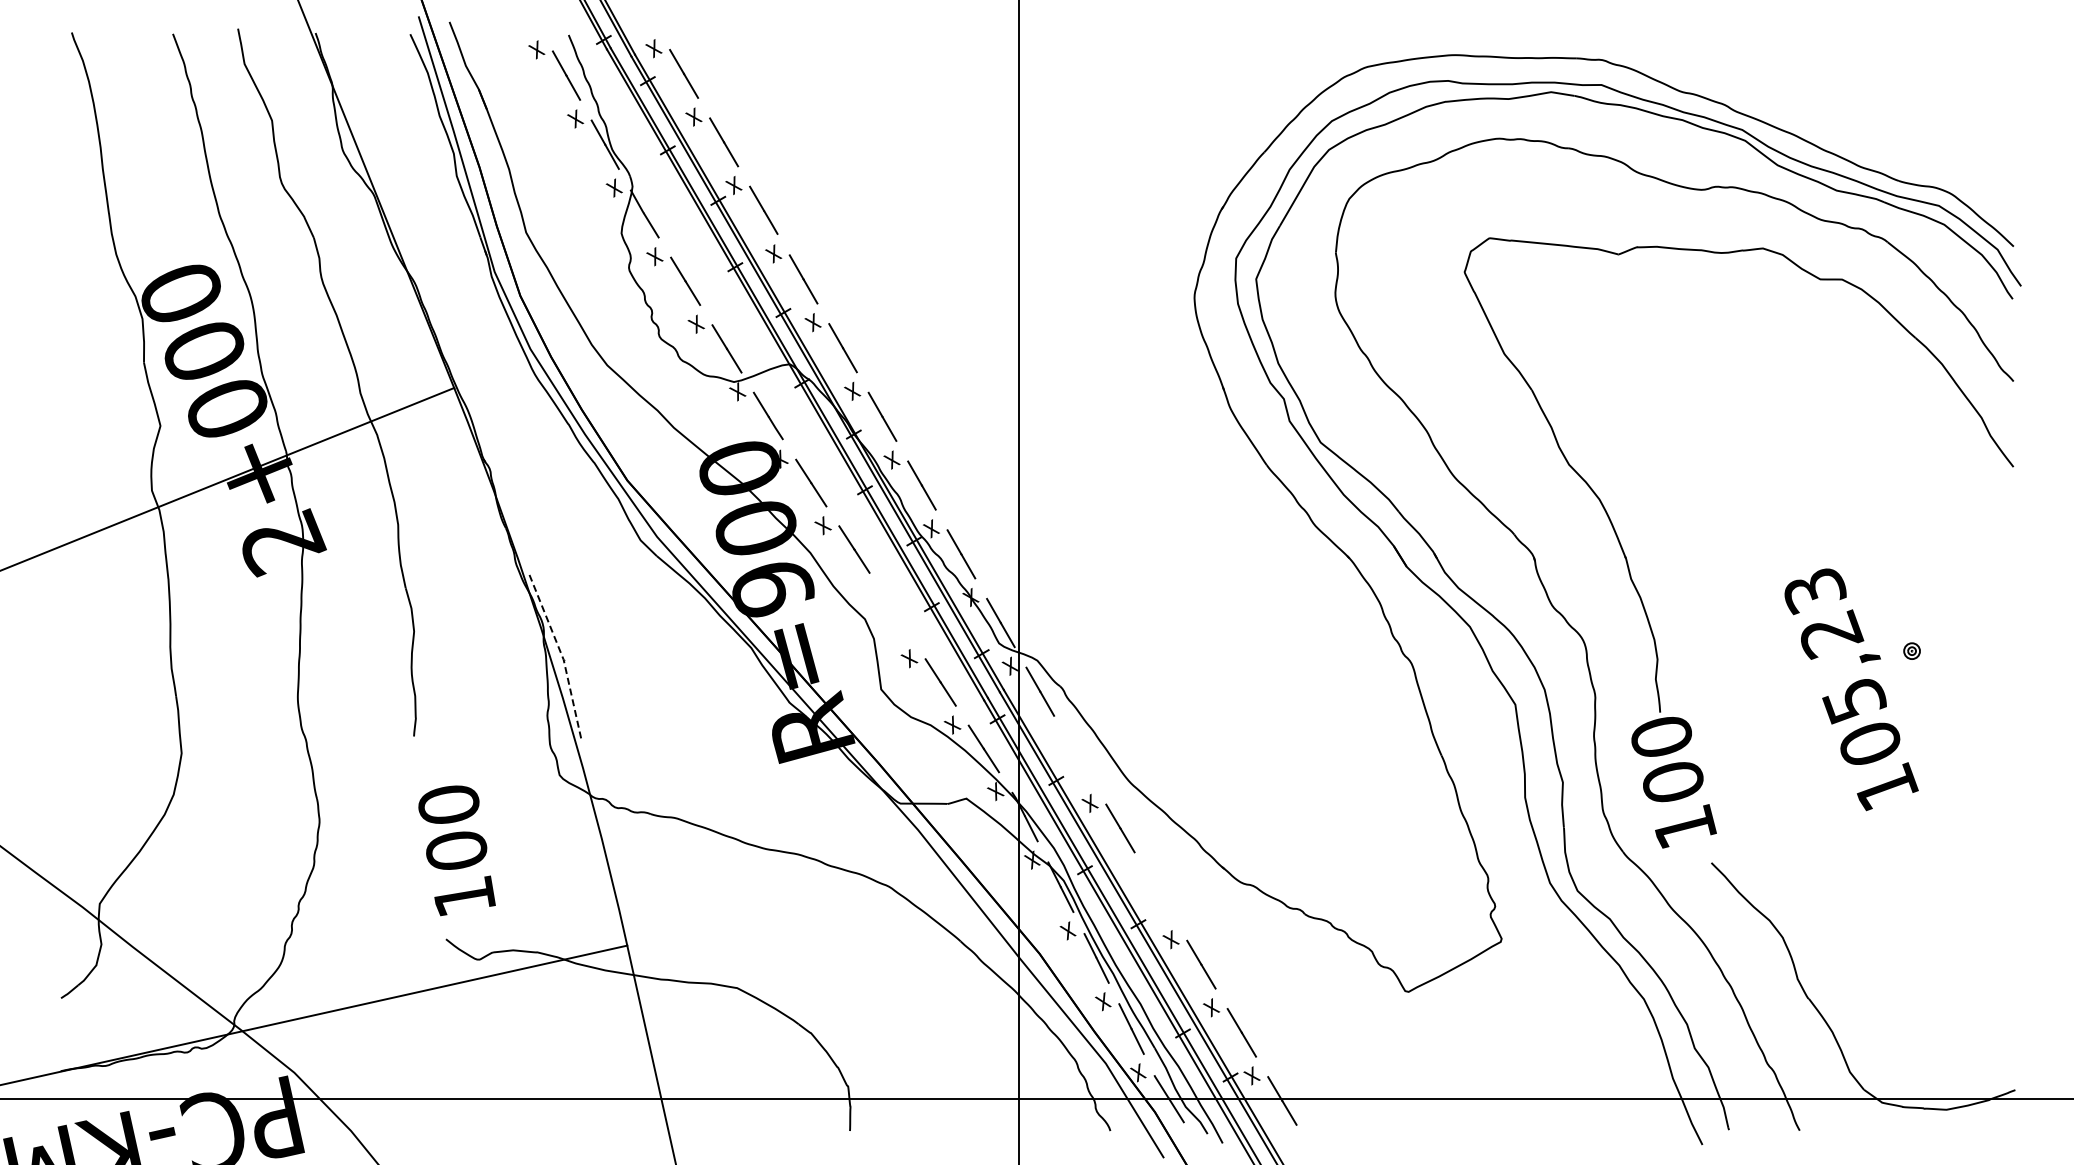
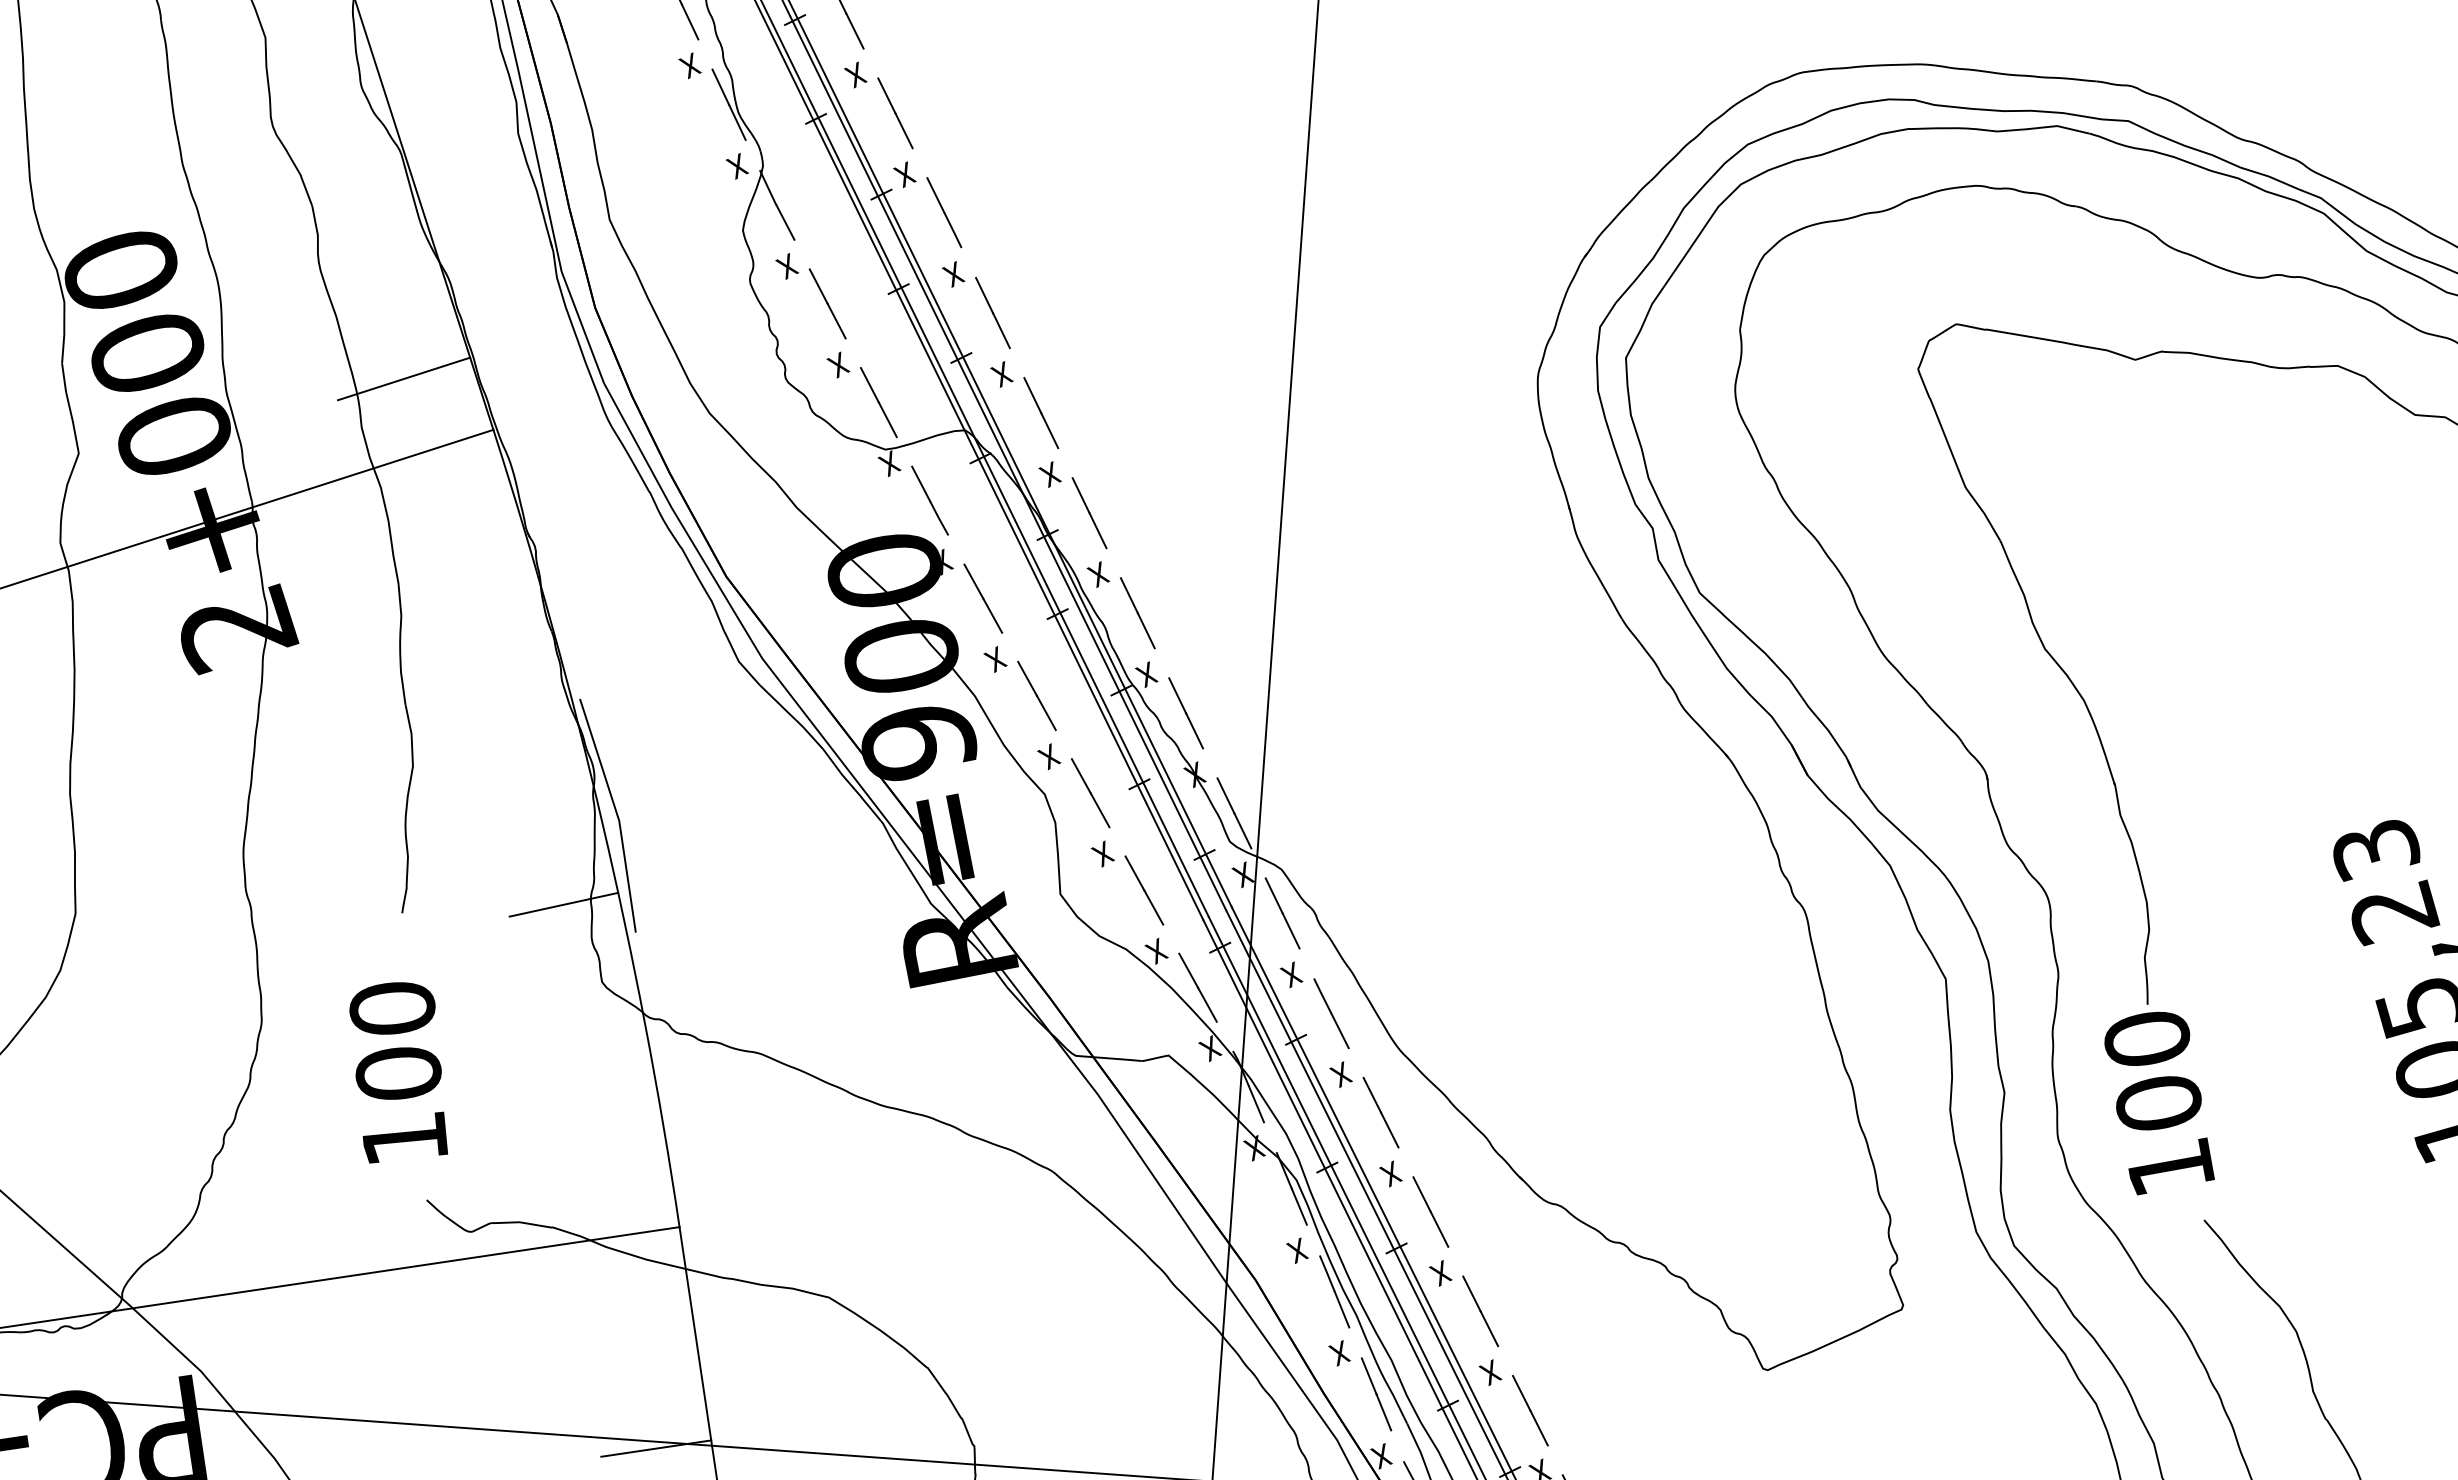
line: (388, 355) -> (404, 377), added
part: (891, 608) -> (1082, 782), added
line: (561, 655) -> (616, 814), dashed -> solid
line: (528, 721) -> (563, 903), added
part: (1074, 753) -> (1324, 1003), added
text: (456, 850) -> (398, 1073), moved
part: (1155, 889) -> (1423, 1201), added
line: (621, 1103) -> (655, 1447), added

